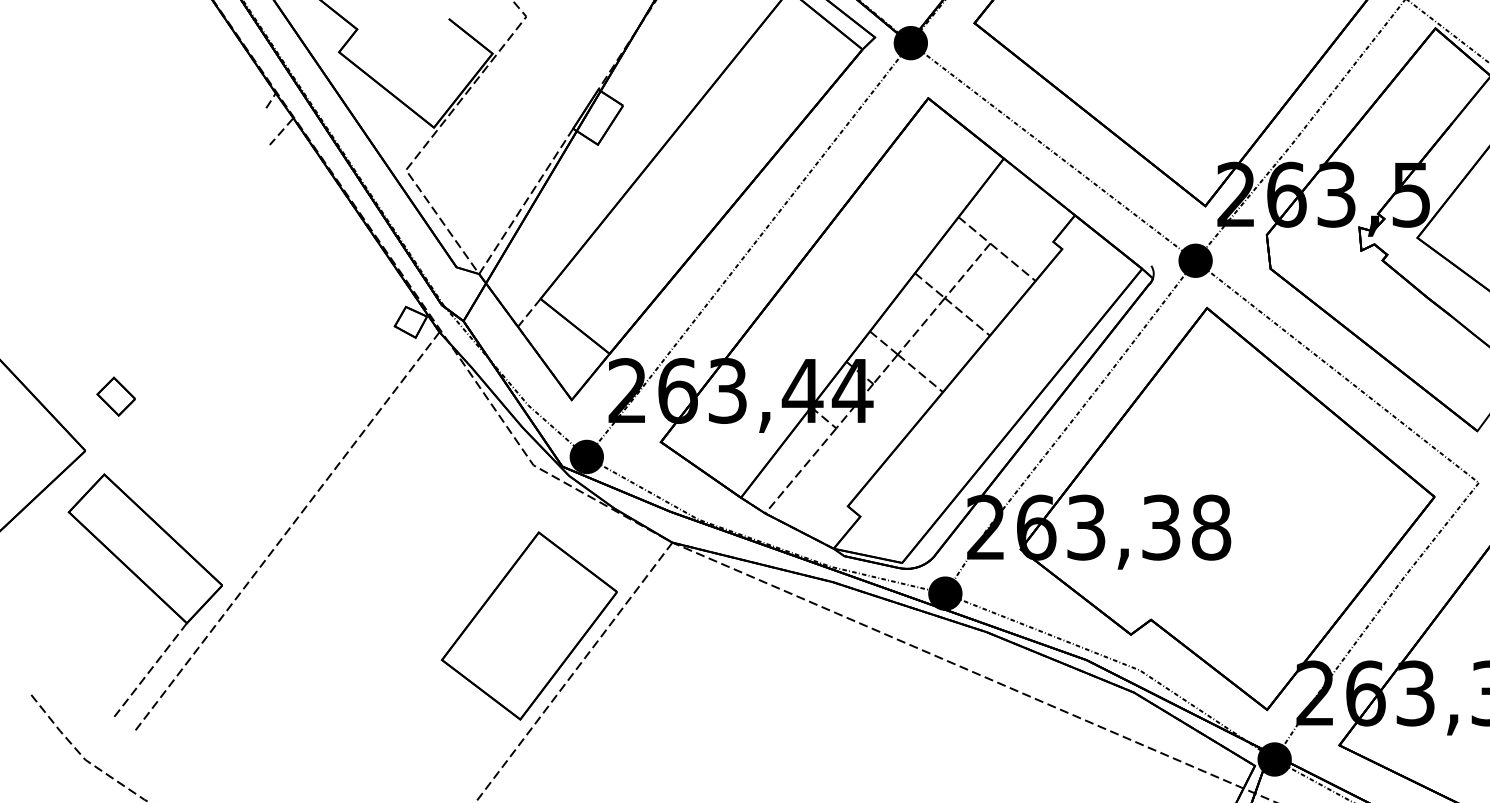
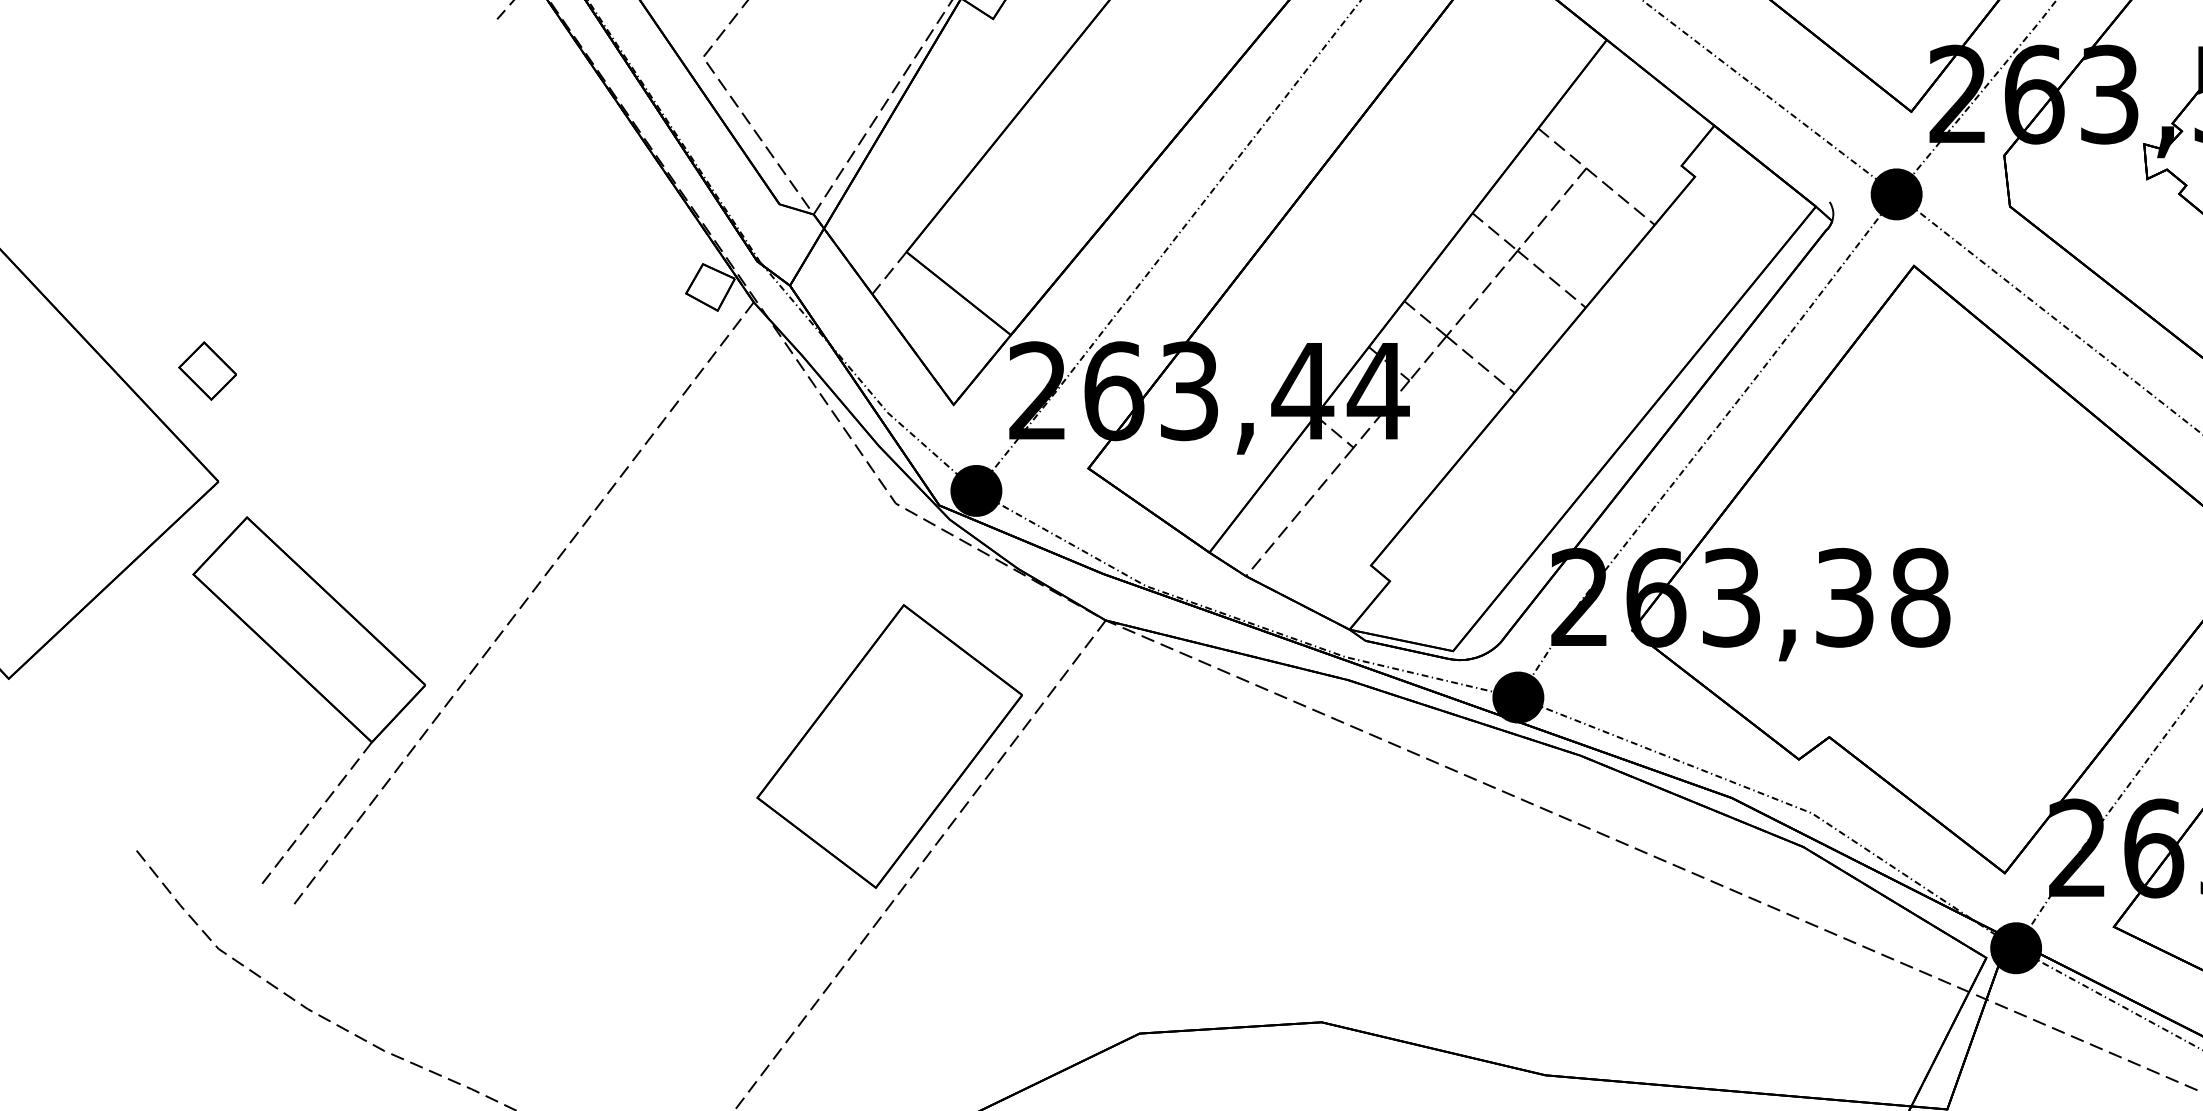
part: (115, 396) -> (206, 370), moved

